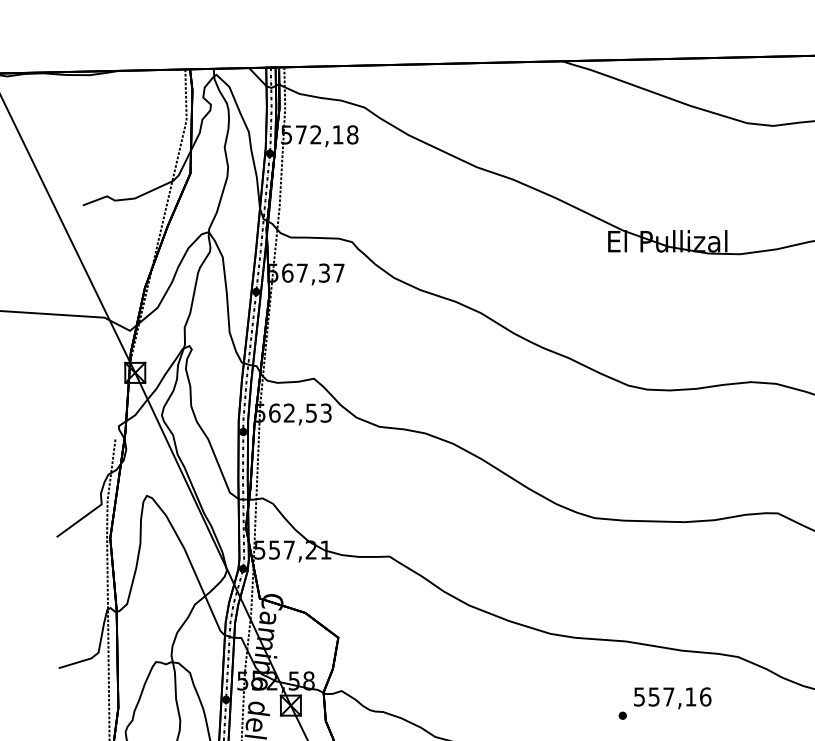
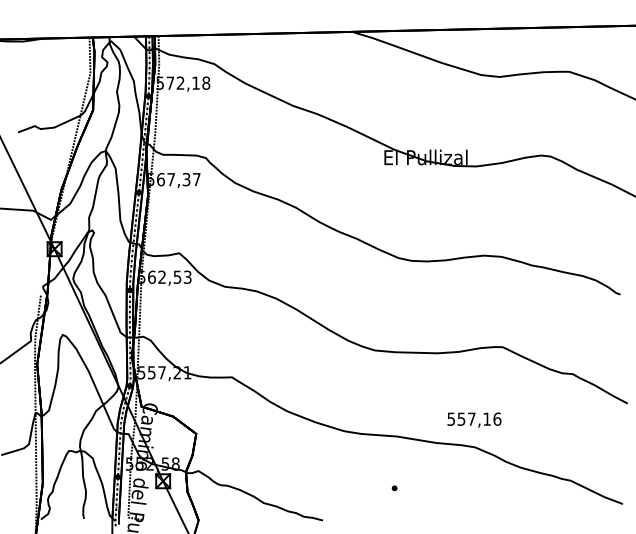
text: (672, 697) -> (474, 419), moved

